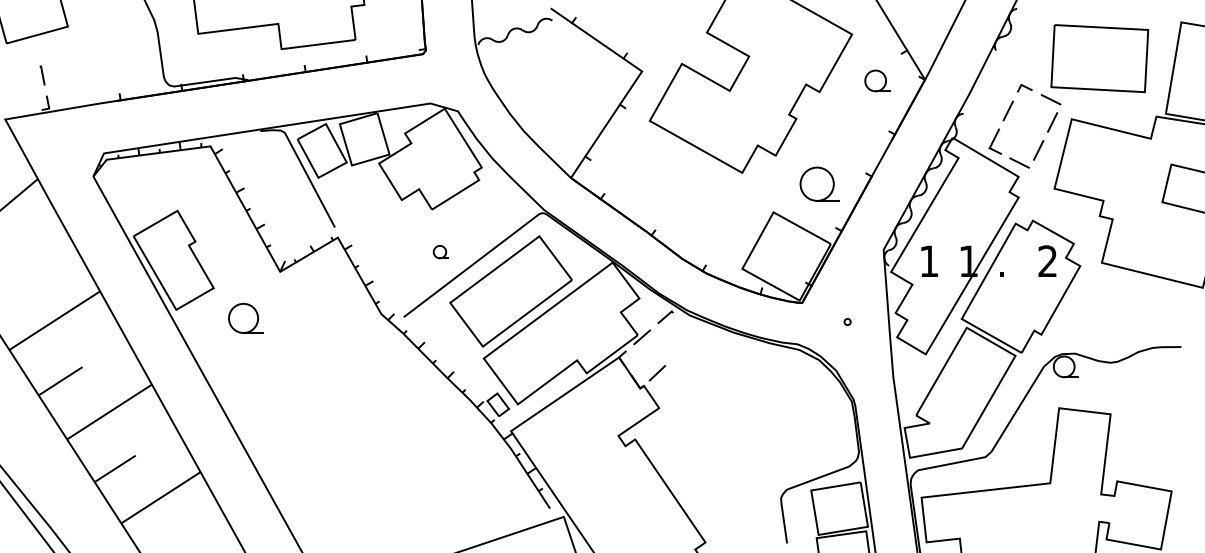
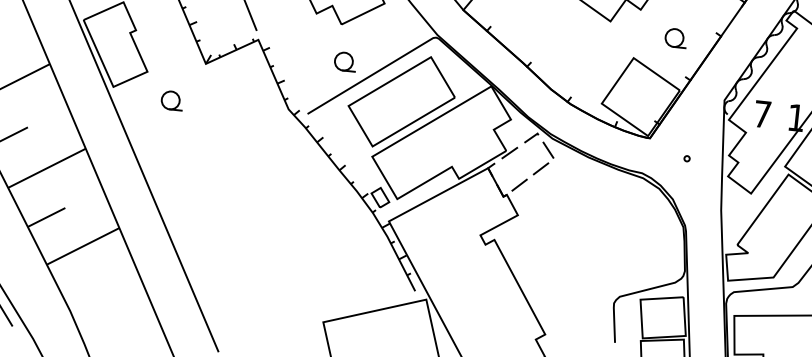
part: (819, 183) -> (675, 37), size x0.62
part: (440, 251) -> (344, 61), size x1.67
text: (929, 260) -> (762, 113), 1 -> 7
part: (245, 318) -> (171, 100), size x0.71
part: (687, 343) -> (548, 162), added

